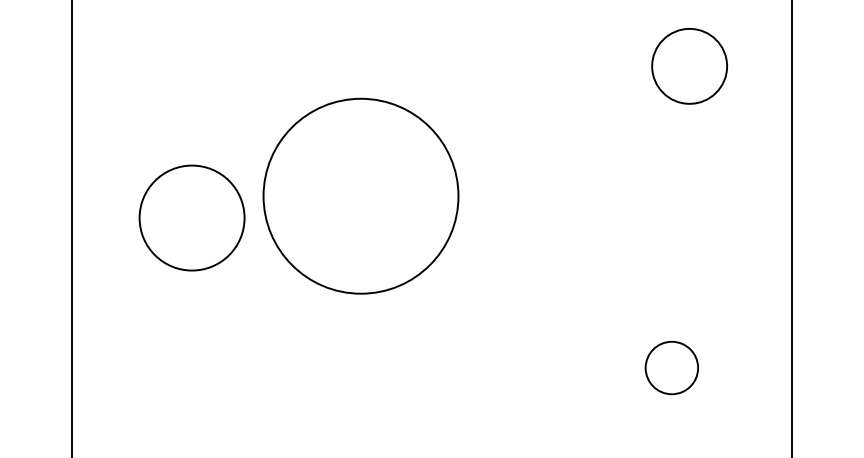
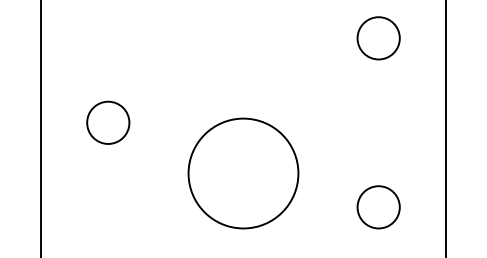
circle: (689, 66) -> (378, 38), moved
circle: (361, 196) -> (243, 173), moved
circle: (192, 217) -> (108, 122), size x0.71
circle: (671, 368) -> (378, 207), size x1.43

